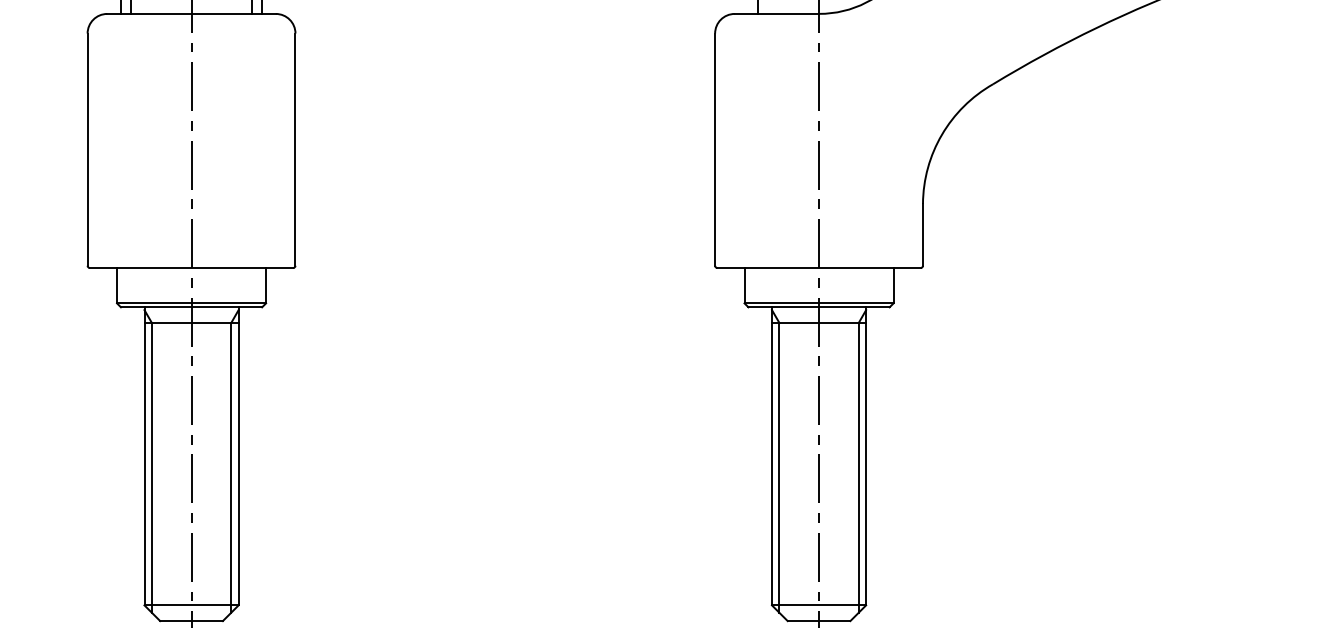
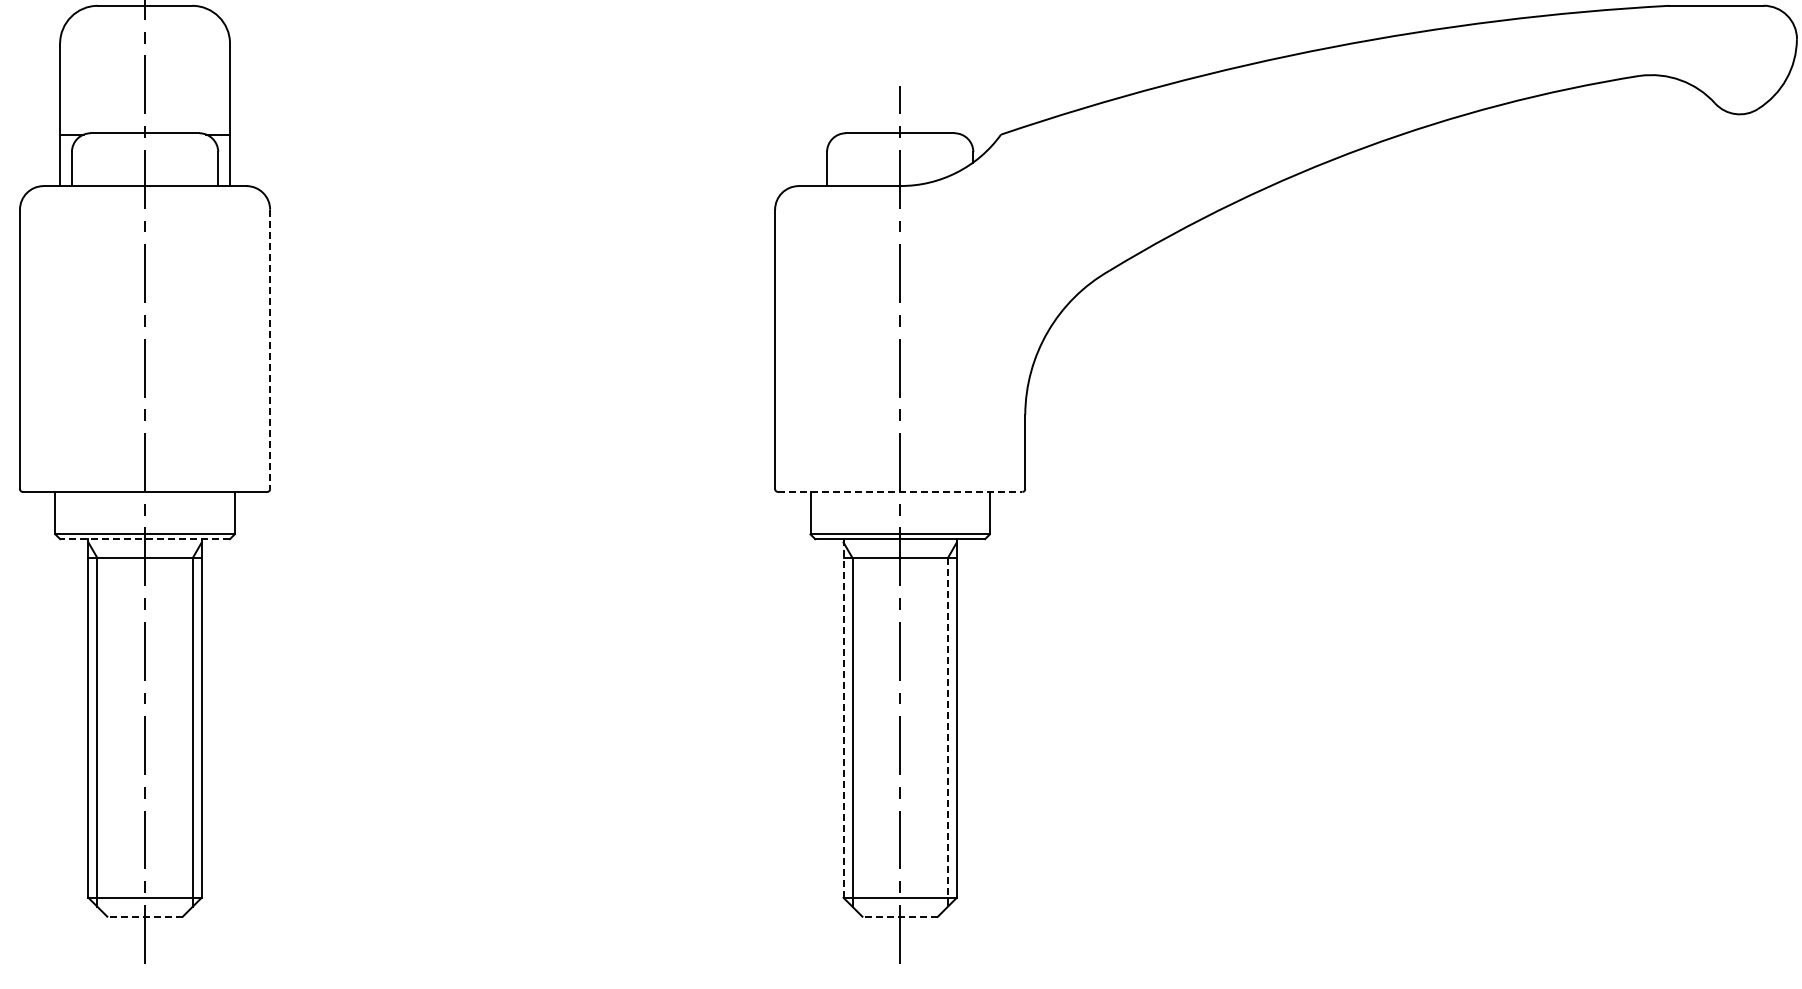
line: (295, 149) -> (270, 349), solid -> dashed
line: (819, 267) -> (900, 491), solid -> dashed
line: (191, 307) -> (145, 539), solid -> dashed
line: (771, 456) -> (843, 718), solid -> dashed
line: (858, 468) -> (947, 732), solid -> dashed
line: (191, 620) -> (145, 916), solid -> dashed
line: (819, 620) -> (900, 916), solid -> dashed

